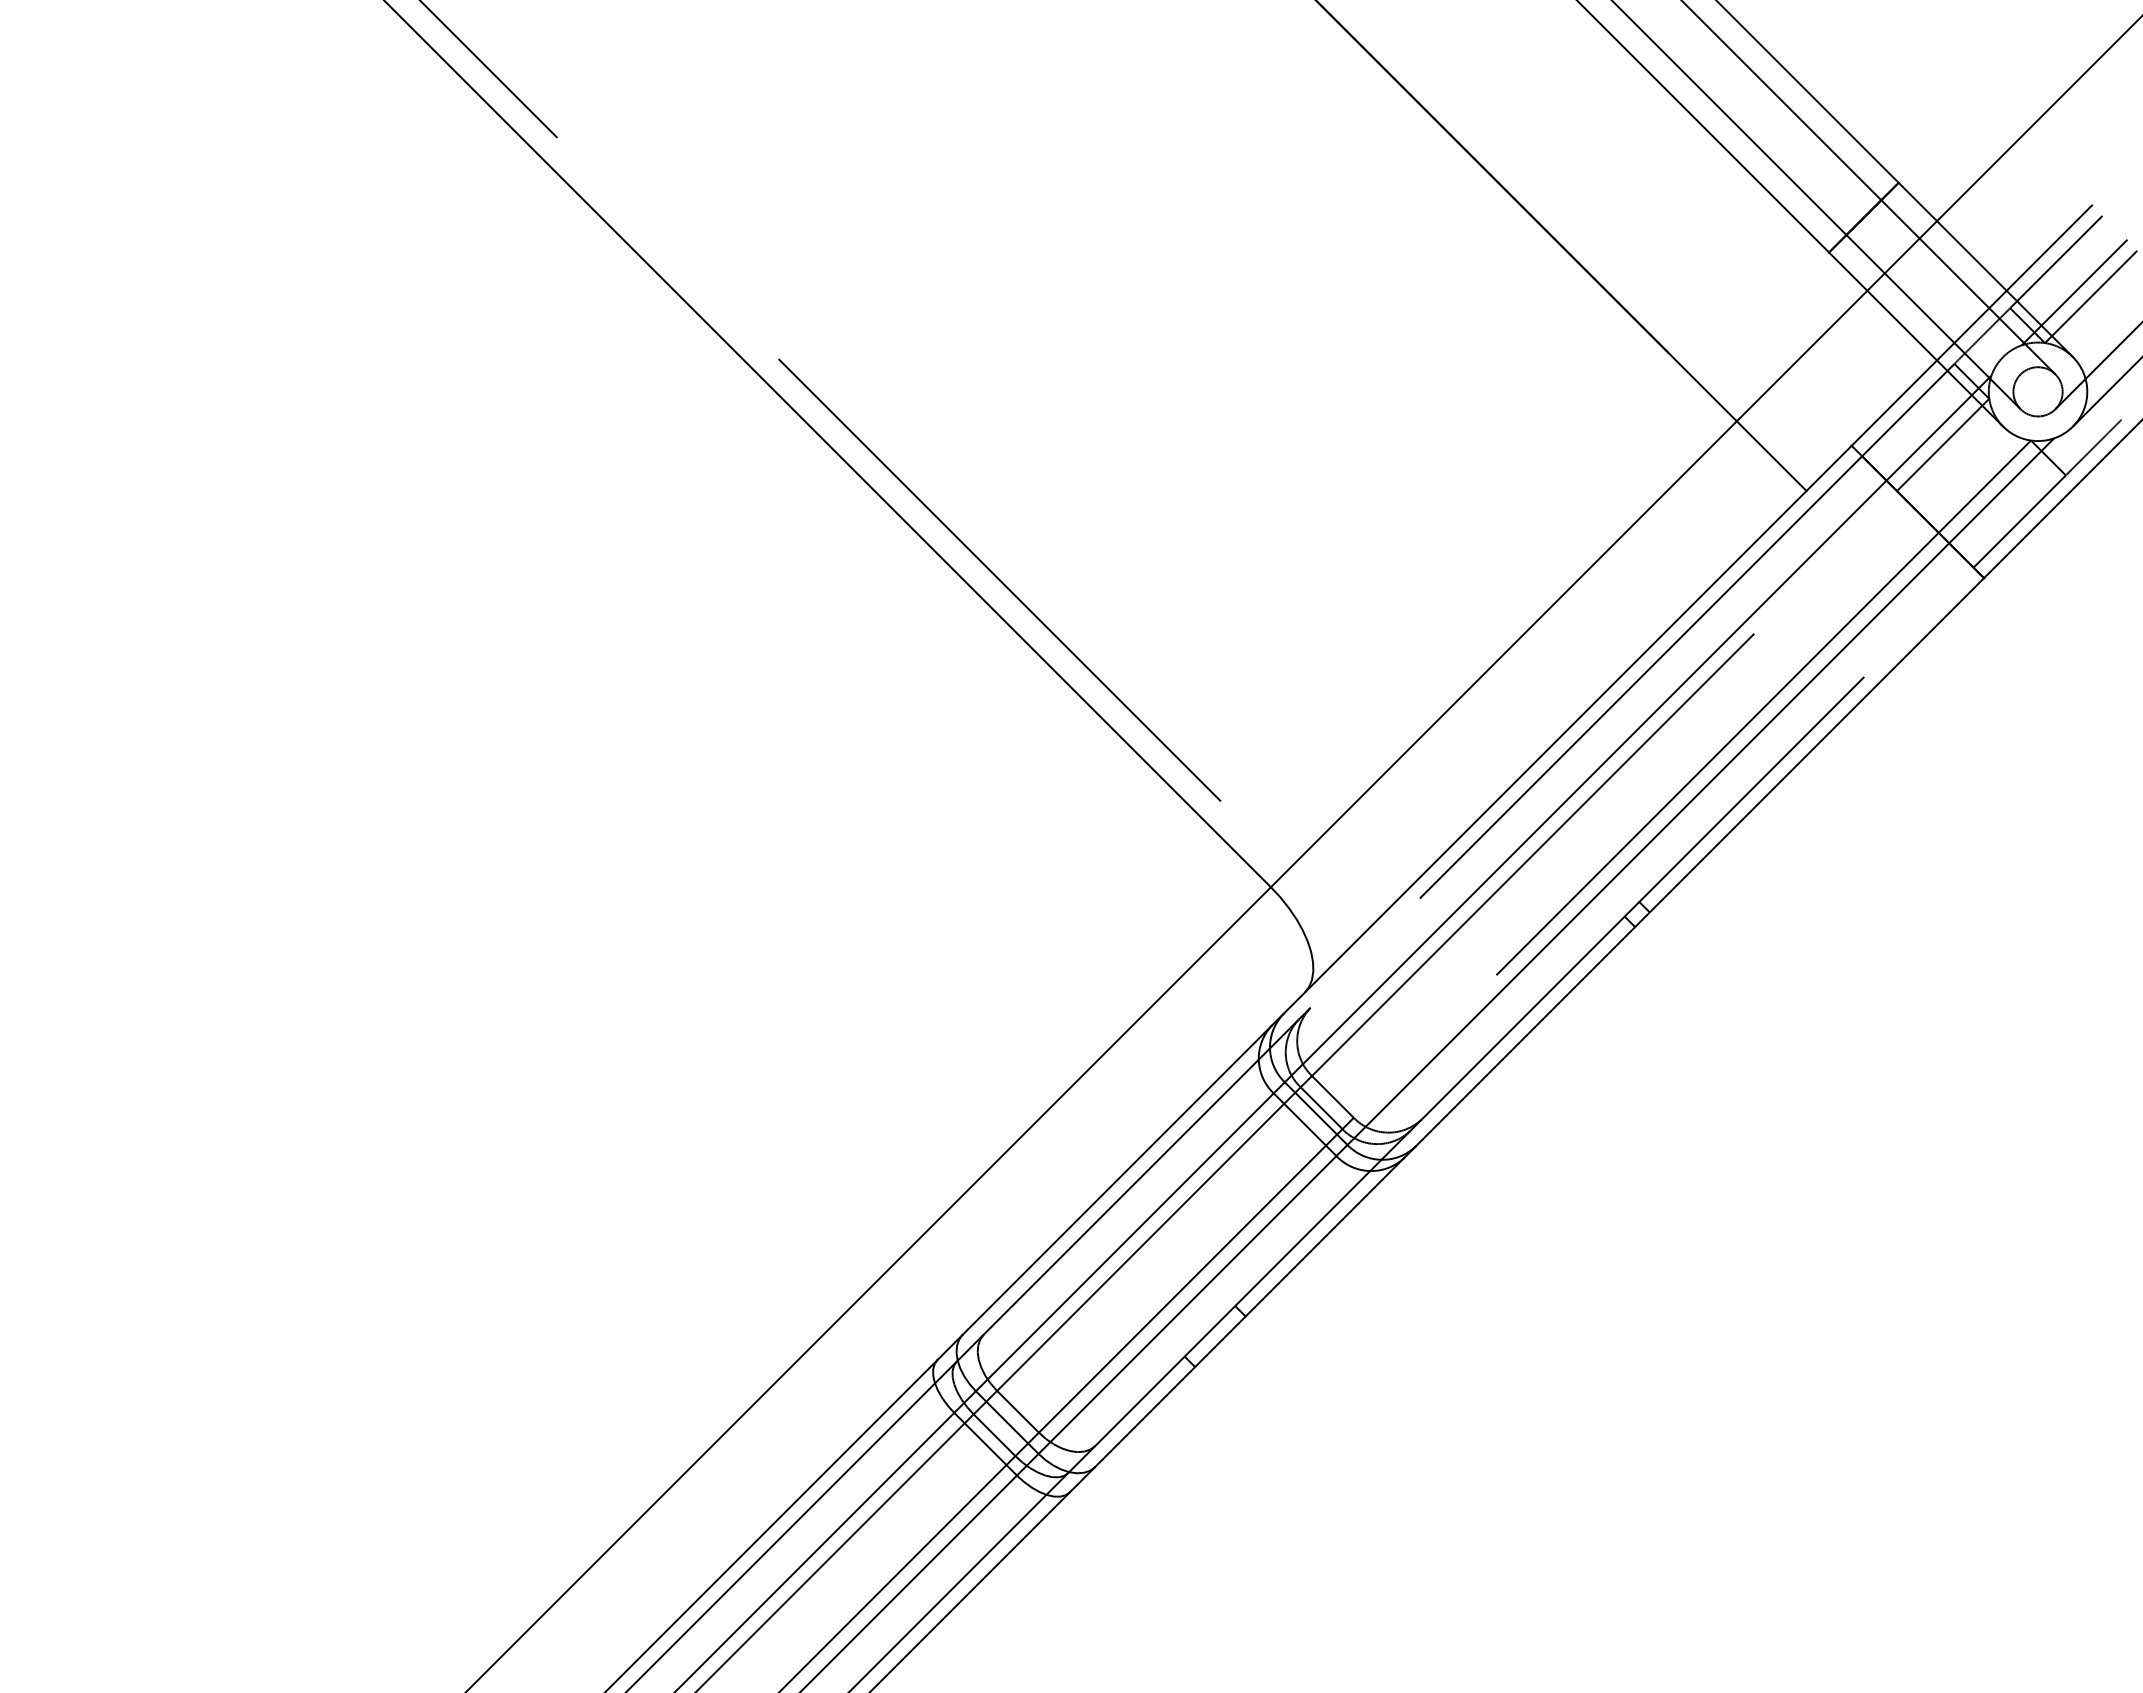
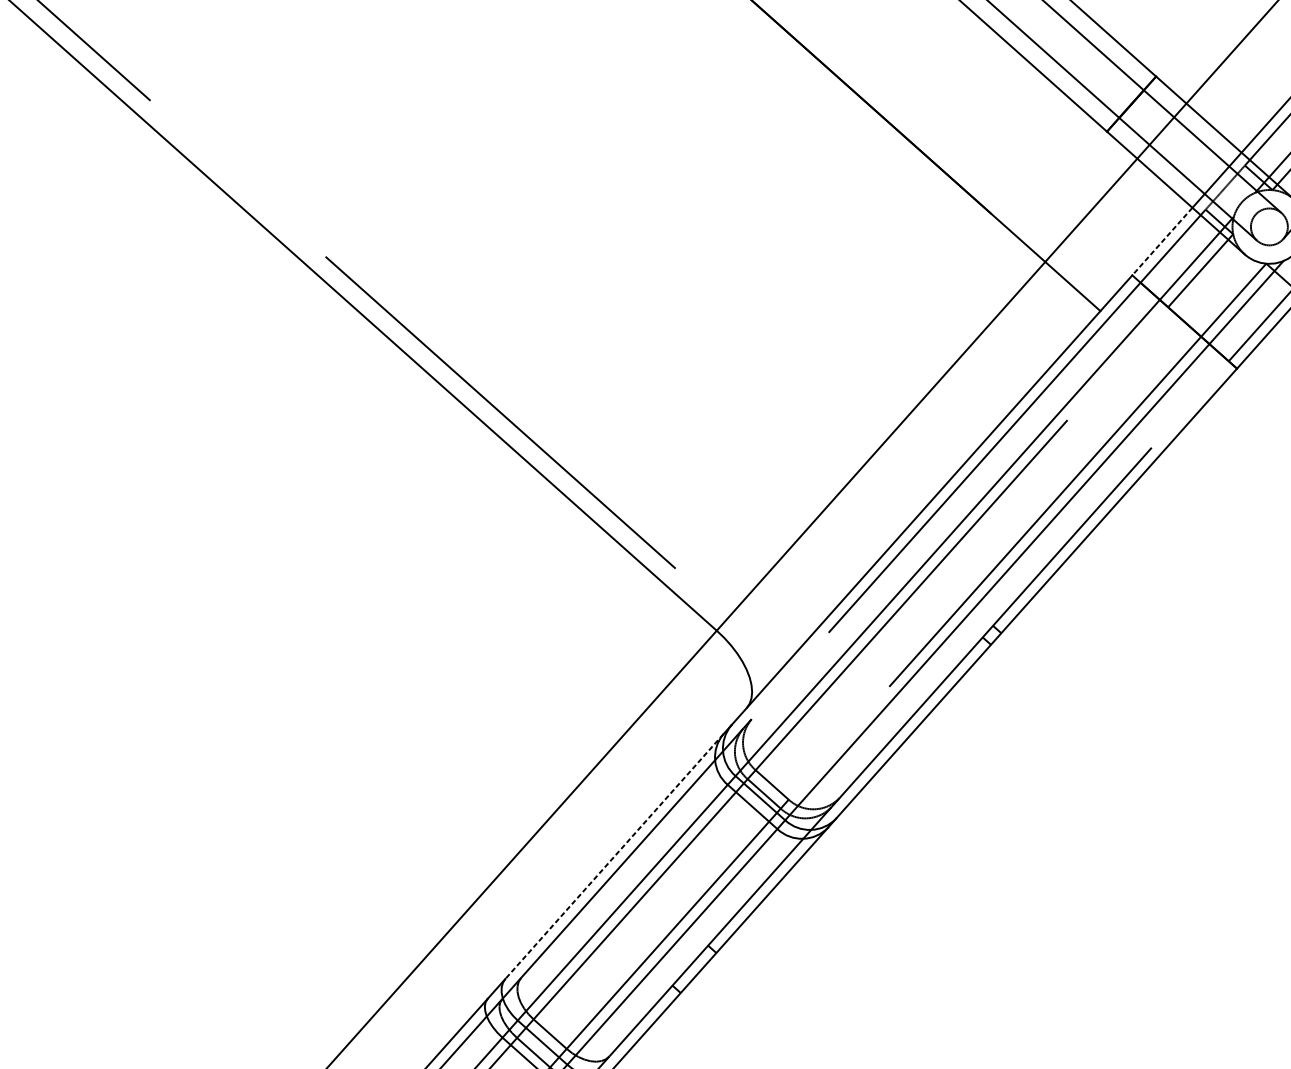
line: (1894, 403) -> (1162, 241), solid -> dashed
line: (1117, 1180) -> (614, 856), solid -> dashed

